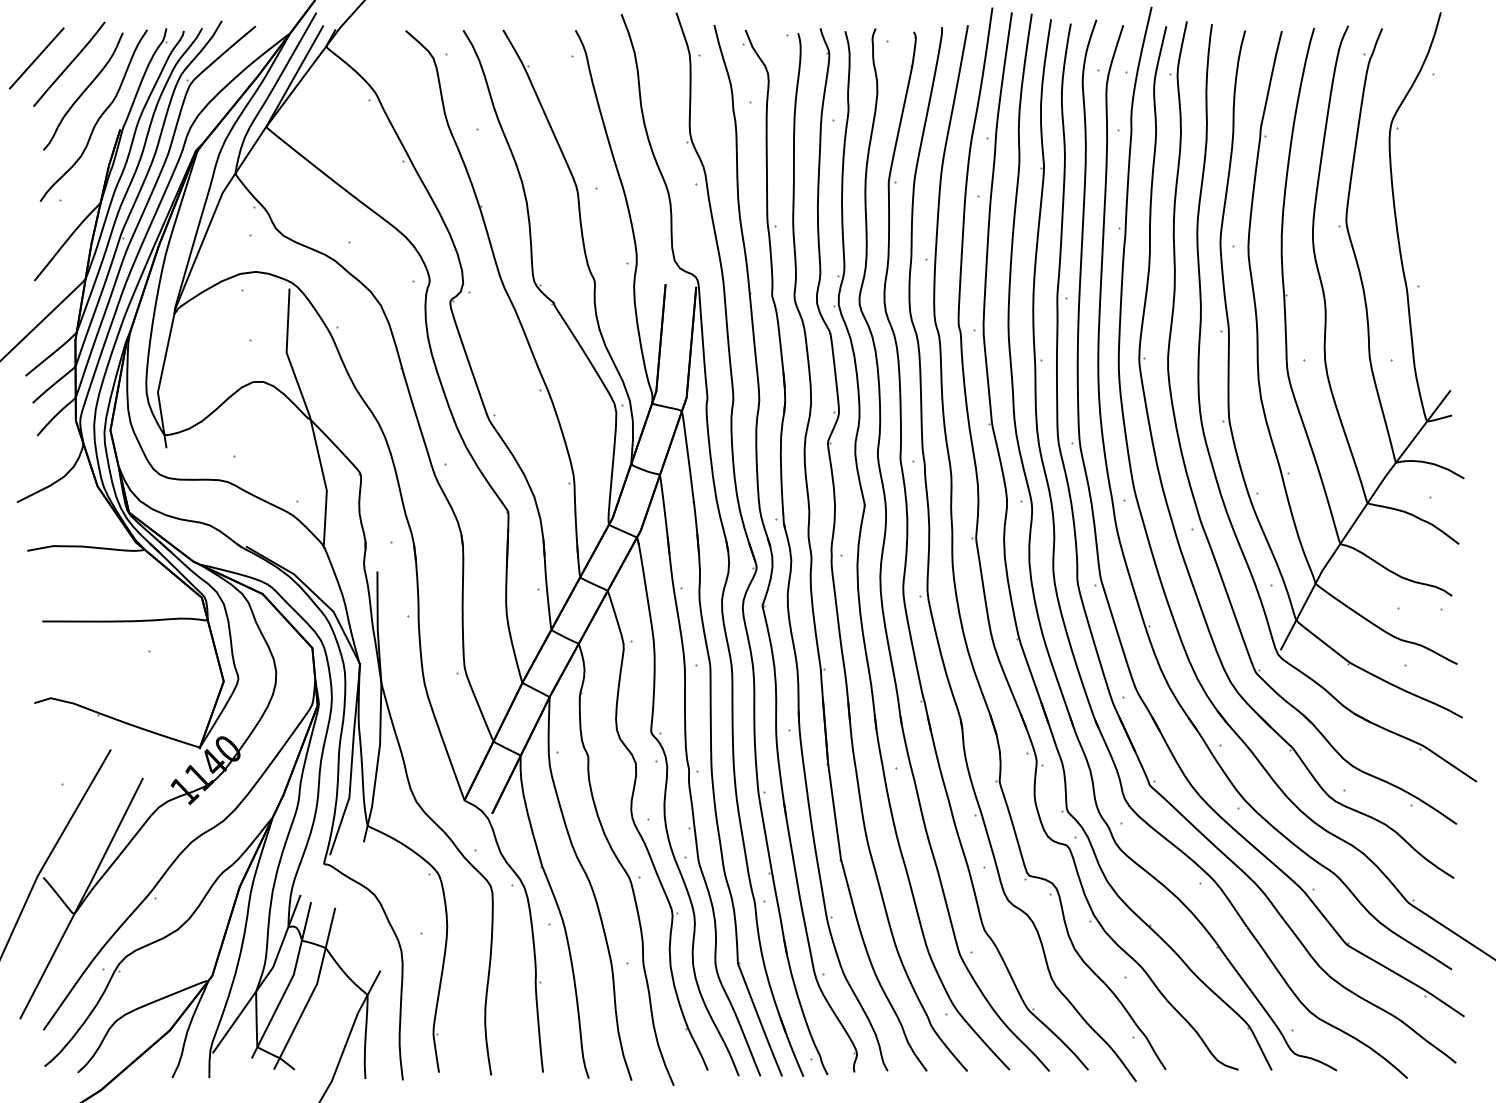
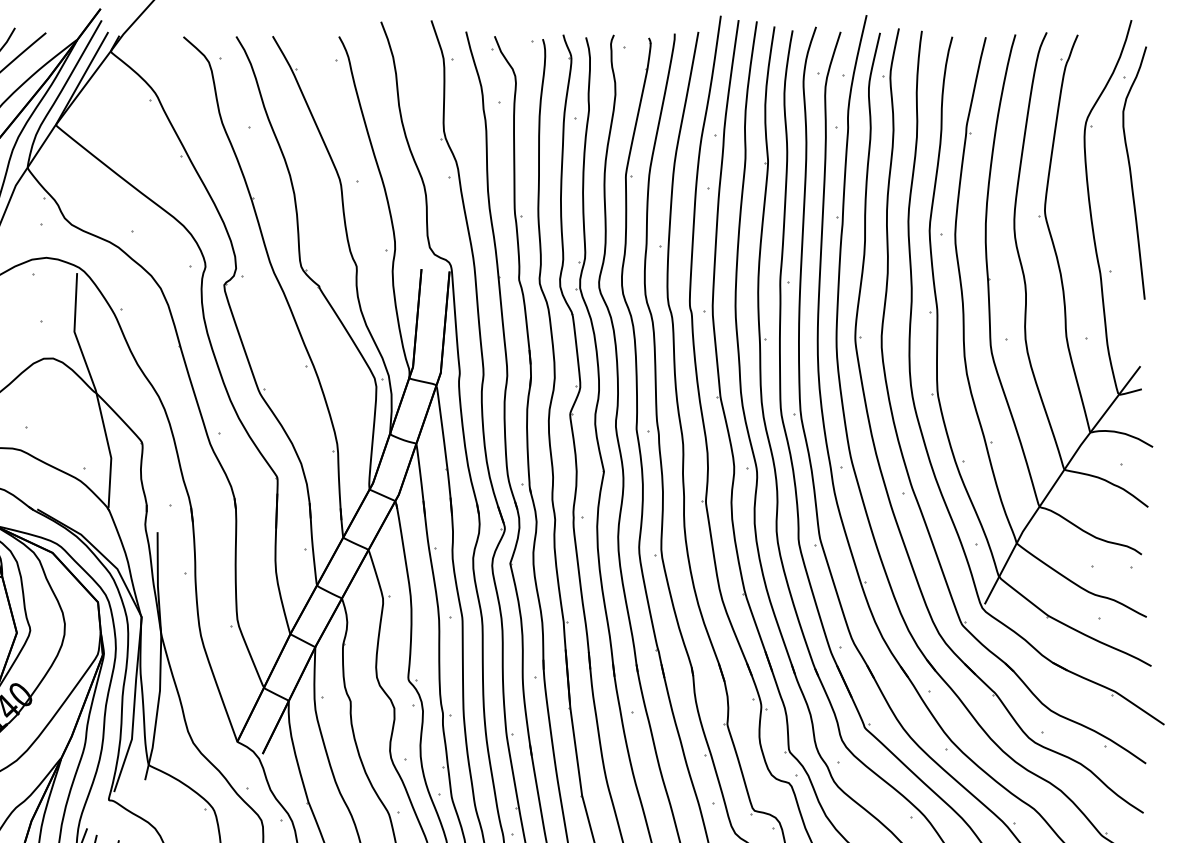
curve: (1440, 179) -> (1131, 173), added

